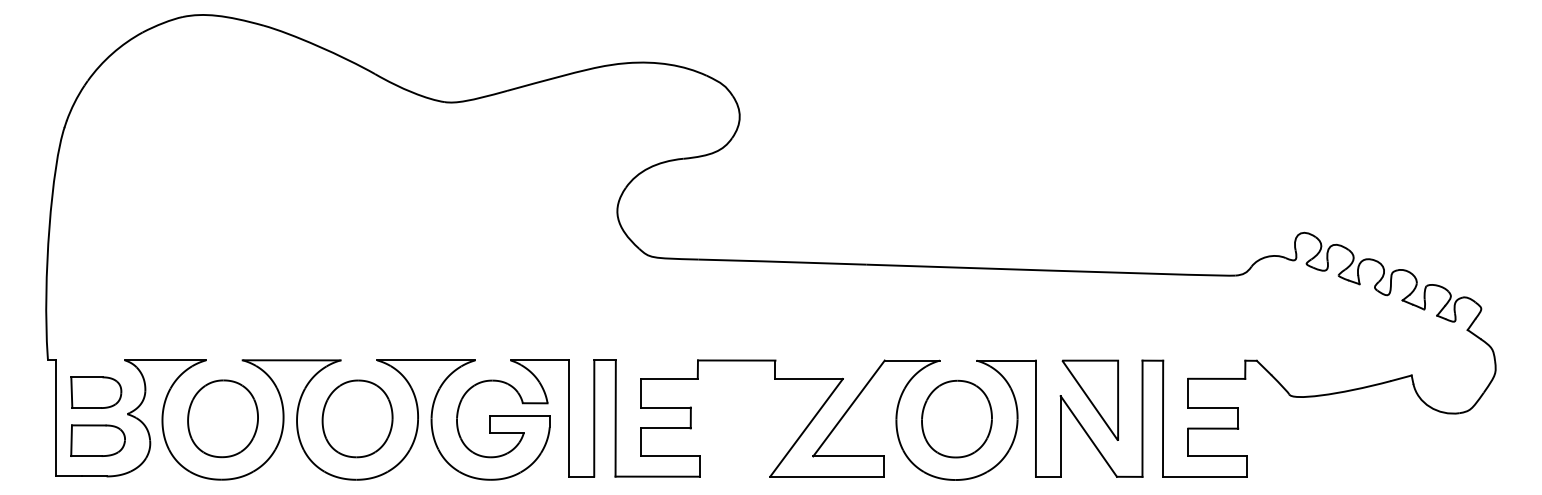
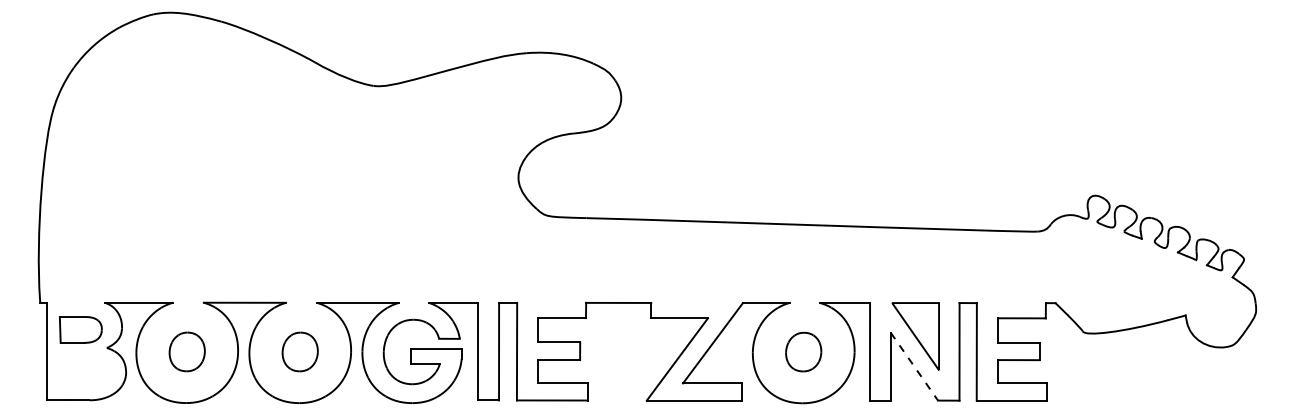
part: (222, 418) -> (186, 351), size x0.6
part: (357, 418) -> (300, 351), size x0.6
part: (956, 418) -> (803, 351), size x0.6
line: (1089, 436) -> (915, 366), solid -> dashed
part: (97, 440) -> (81, 370), removed

